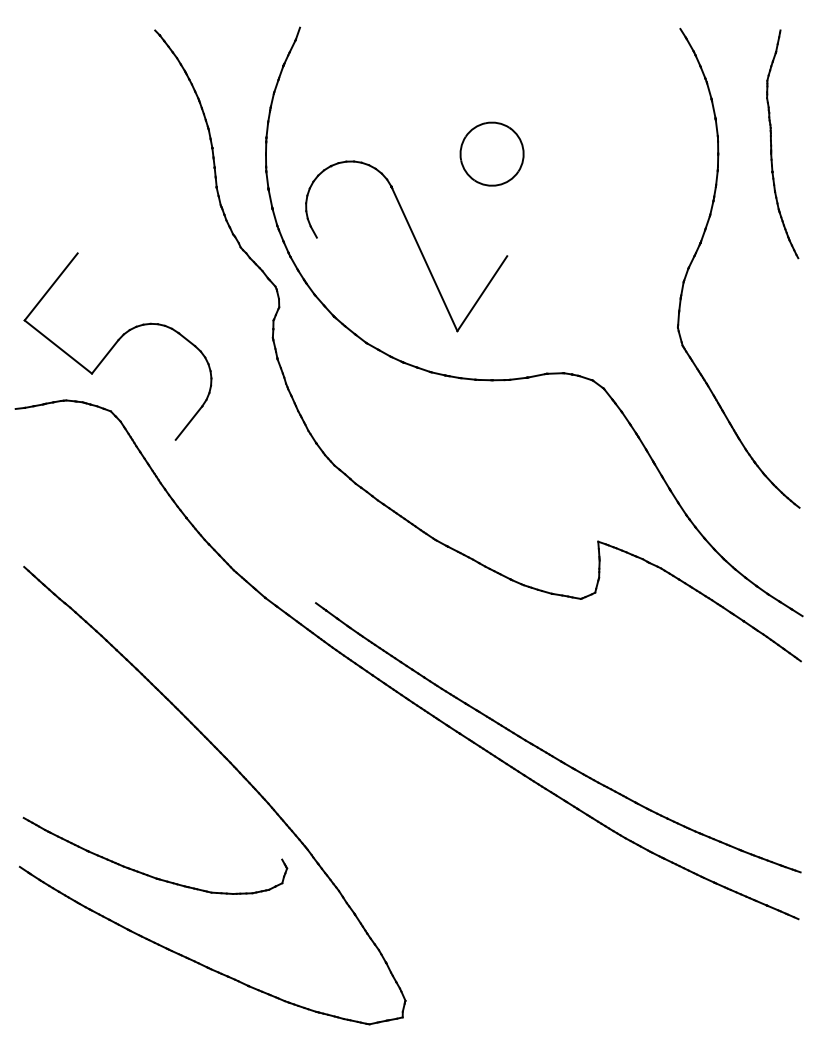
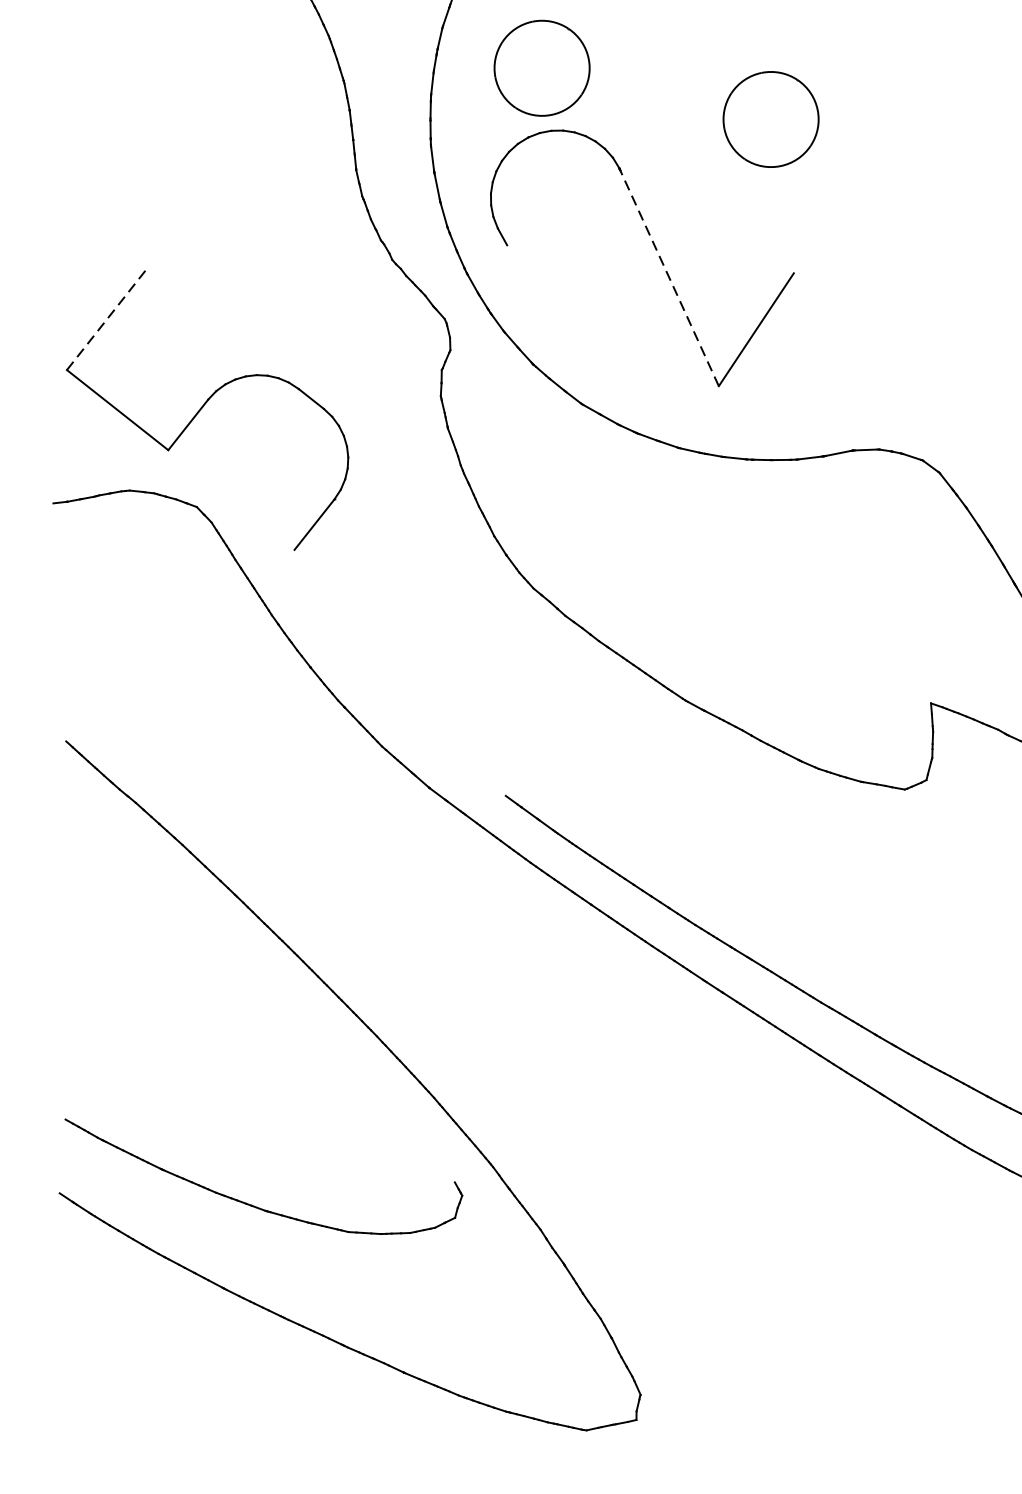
part: (339, 119) -> (541, 67), added
line: (424, 259) -> (669, 278), solid -> dashed
line: (51, 286) -> (107, 318), solid -> dashed

